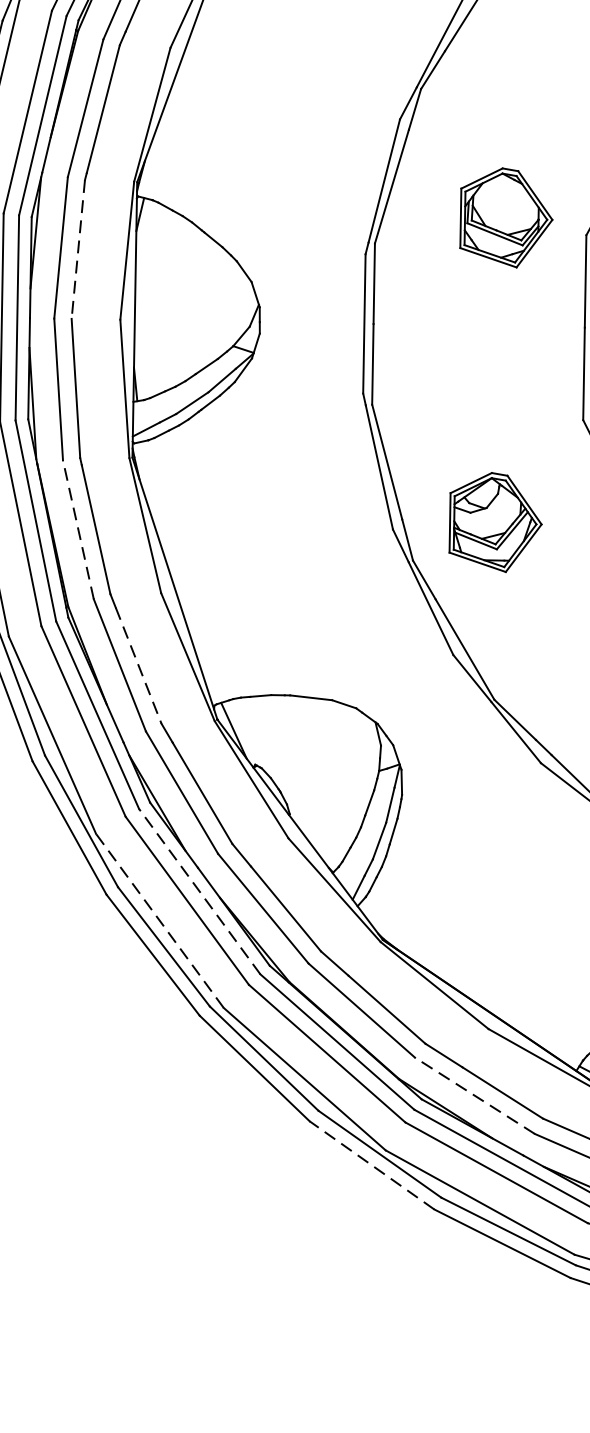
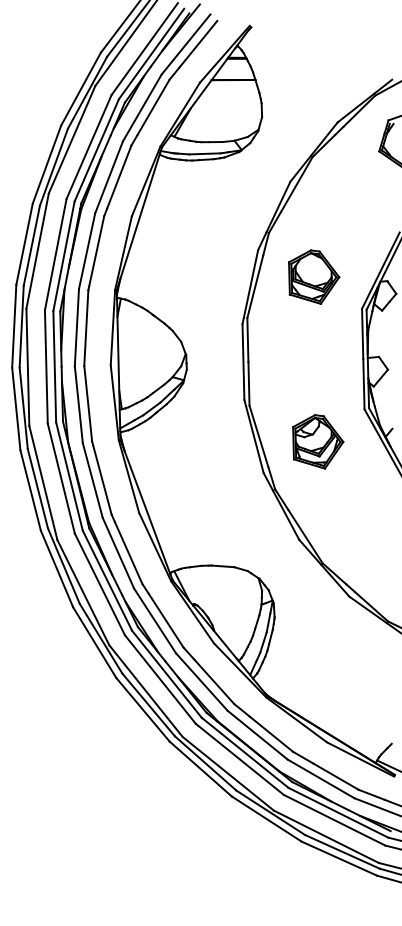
part: (507, 216) -> (314, 276), moved
line: (78, 250) -> (86, 328), dashed -> solid
part: (496, 521) -> (318, 441), moved
line: (77, 529) -> (92, 480), dashed -> solid
line: (138, 664) -> (128, 552), dashed -> solid
line: (198, 892) -> (166, 674), dashed -> solid
line: (159, 921) -> (145, 691), dashed -> solid
line: (475, 1095) -> (321, 778), dashed -> solid
line: (371, 1164) -> (266, 818), dashed -> solid

